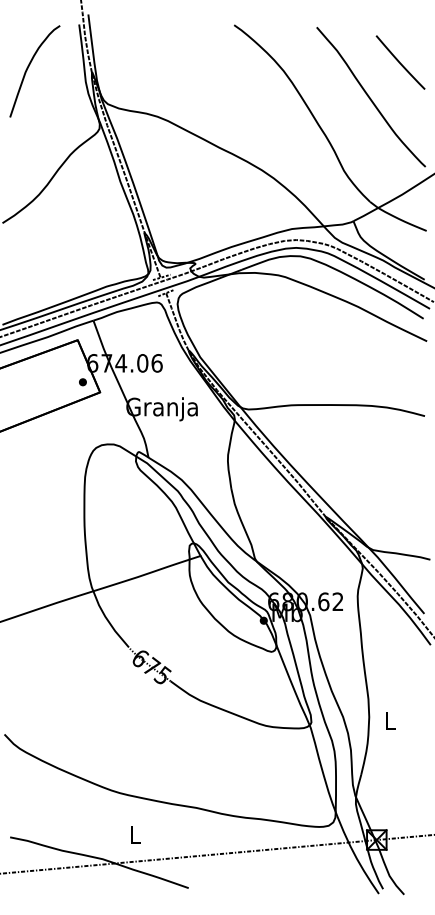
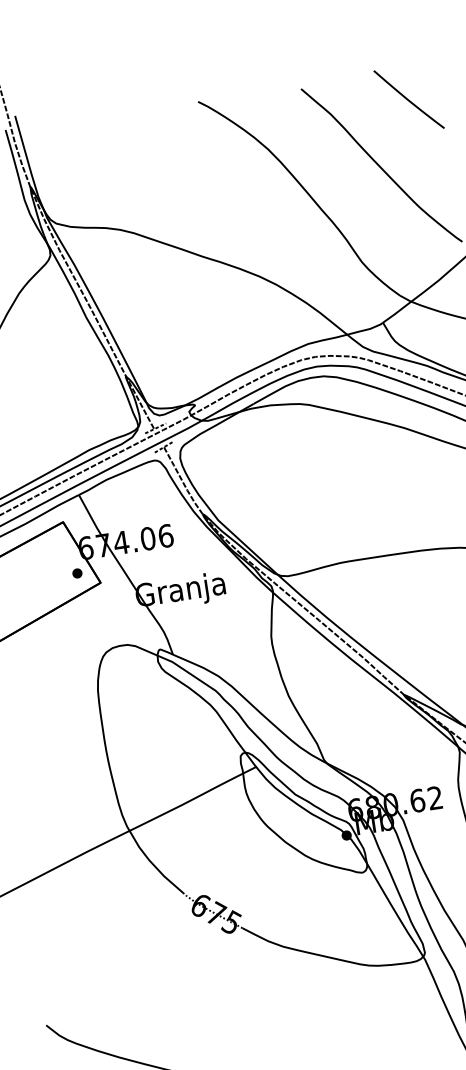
line: (400, 62) -> (408, 99), moved

